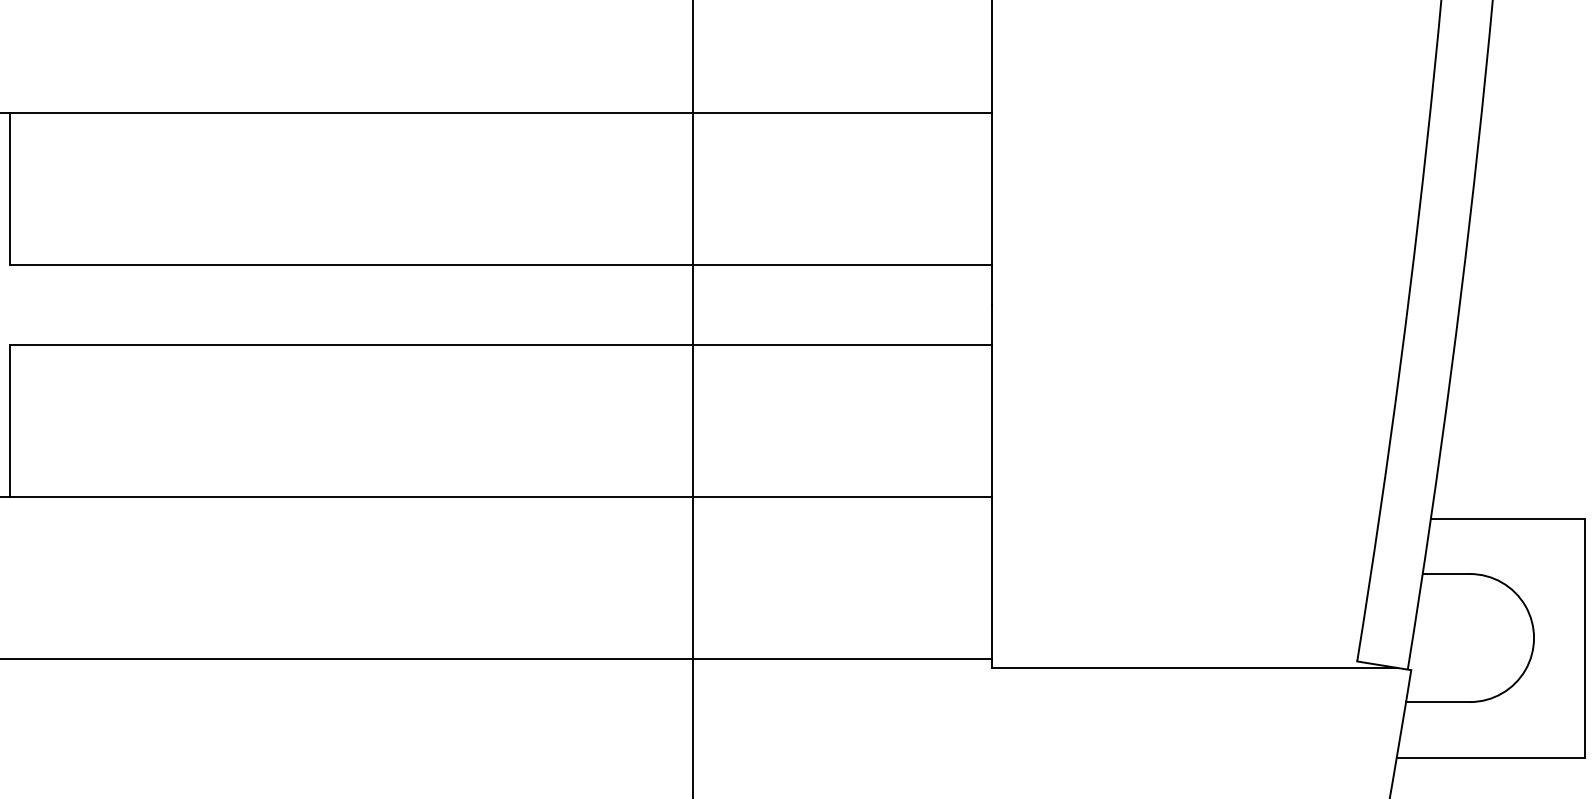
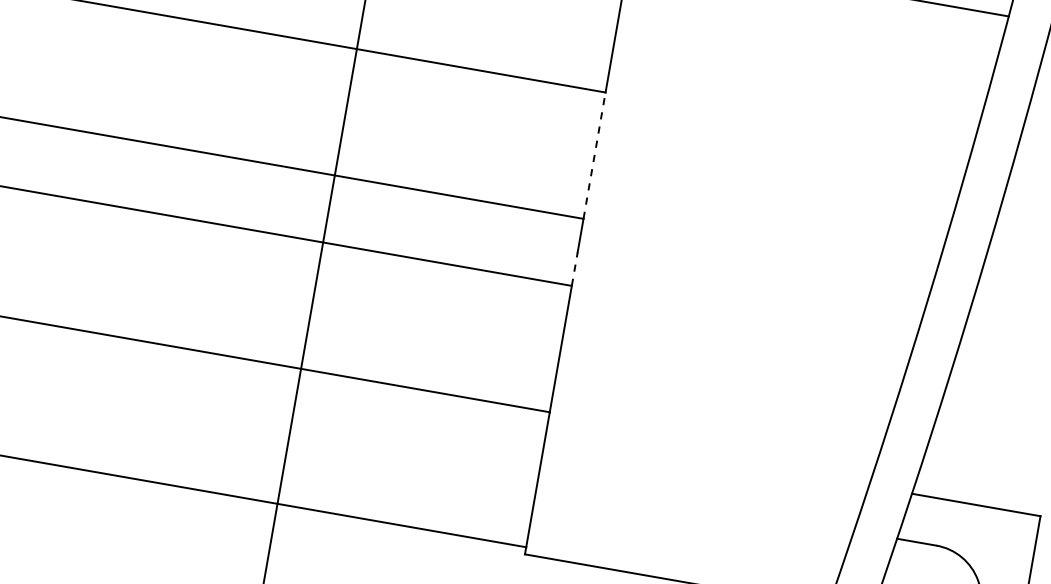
line: (992, 188) -> (595, 155), solid -> dashed
line: (992, 324) -> (575, 268), solid -> dashed

